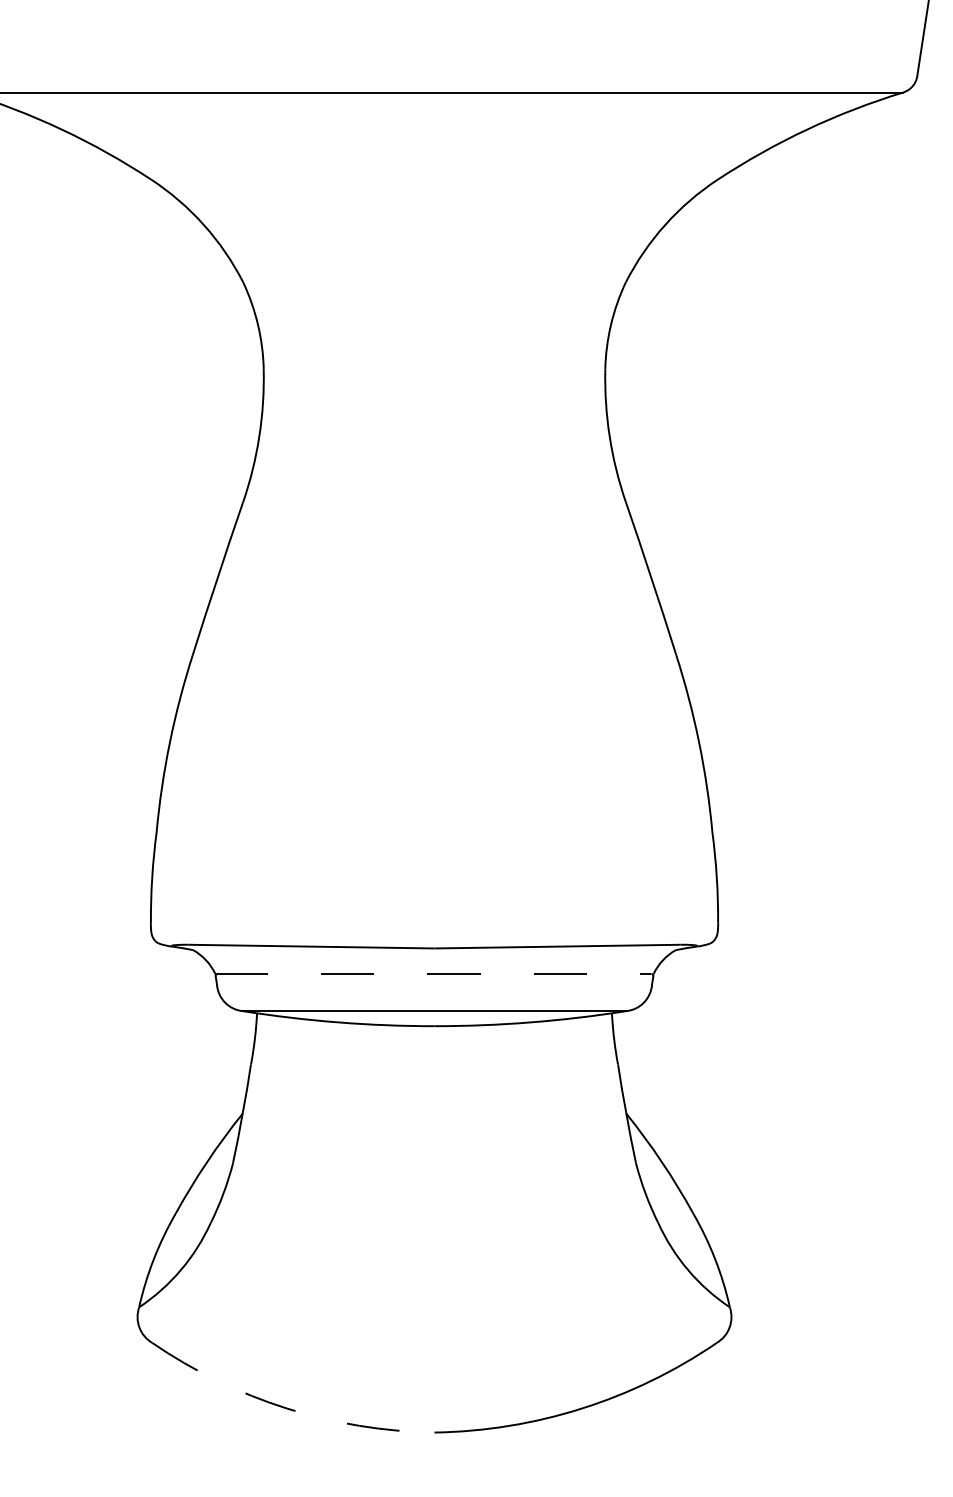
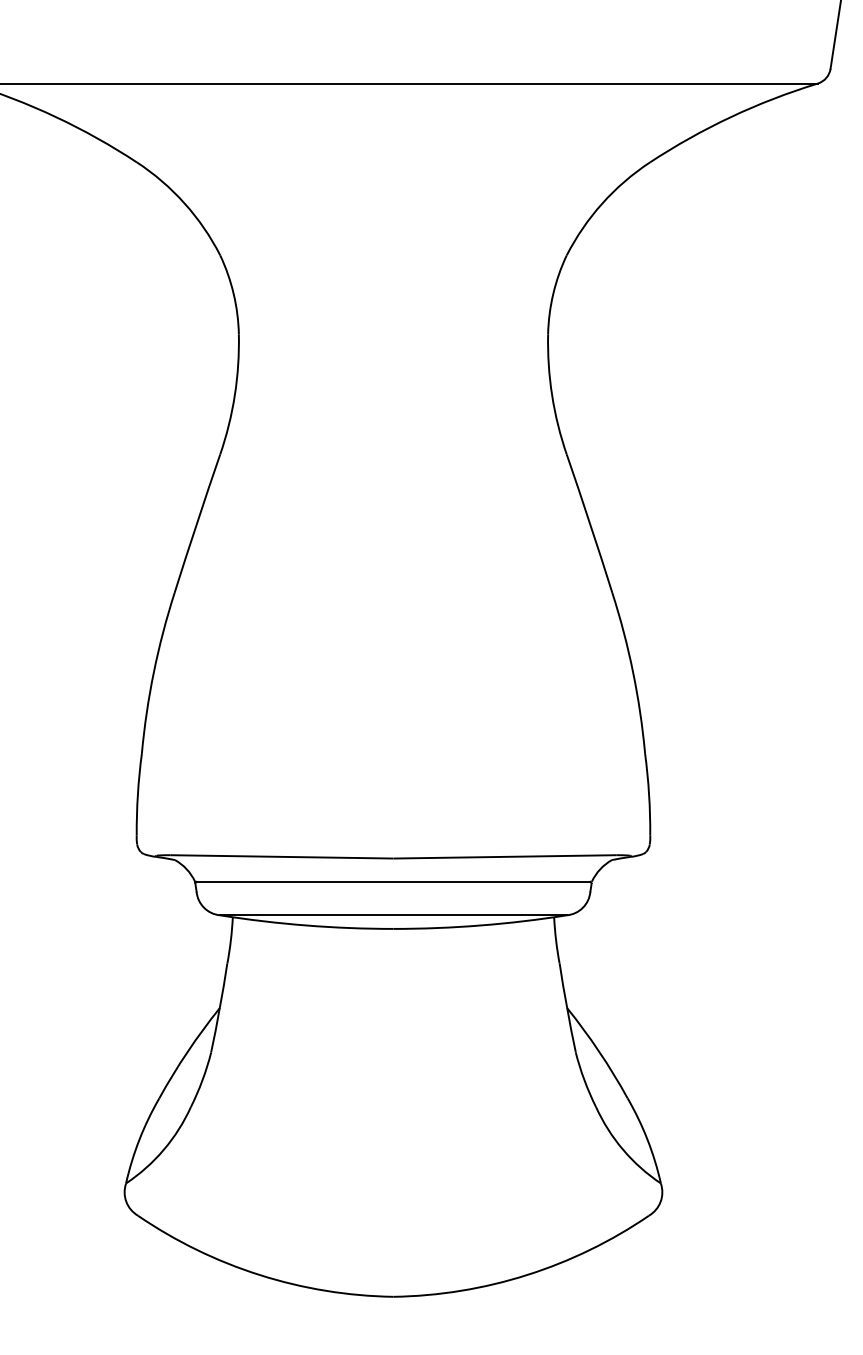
line: (433, 973) -> (392, 881), dashed -> solid
arc: (286, 1408) -> (259, 1275), dashed -> solid

